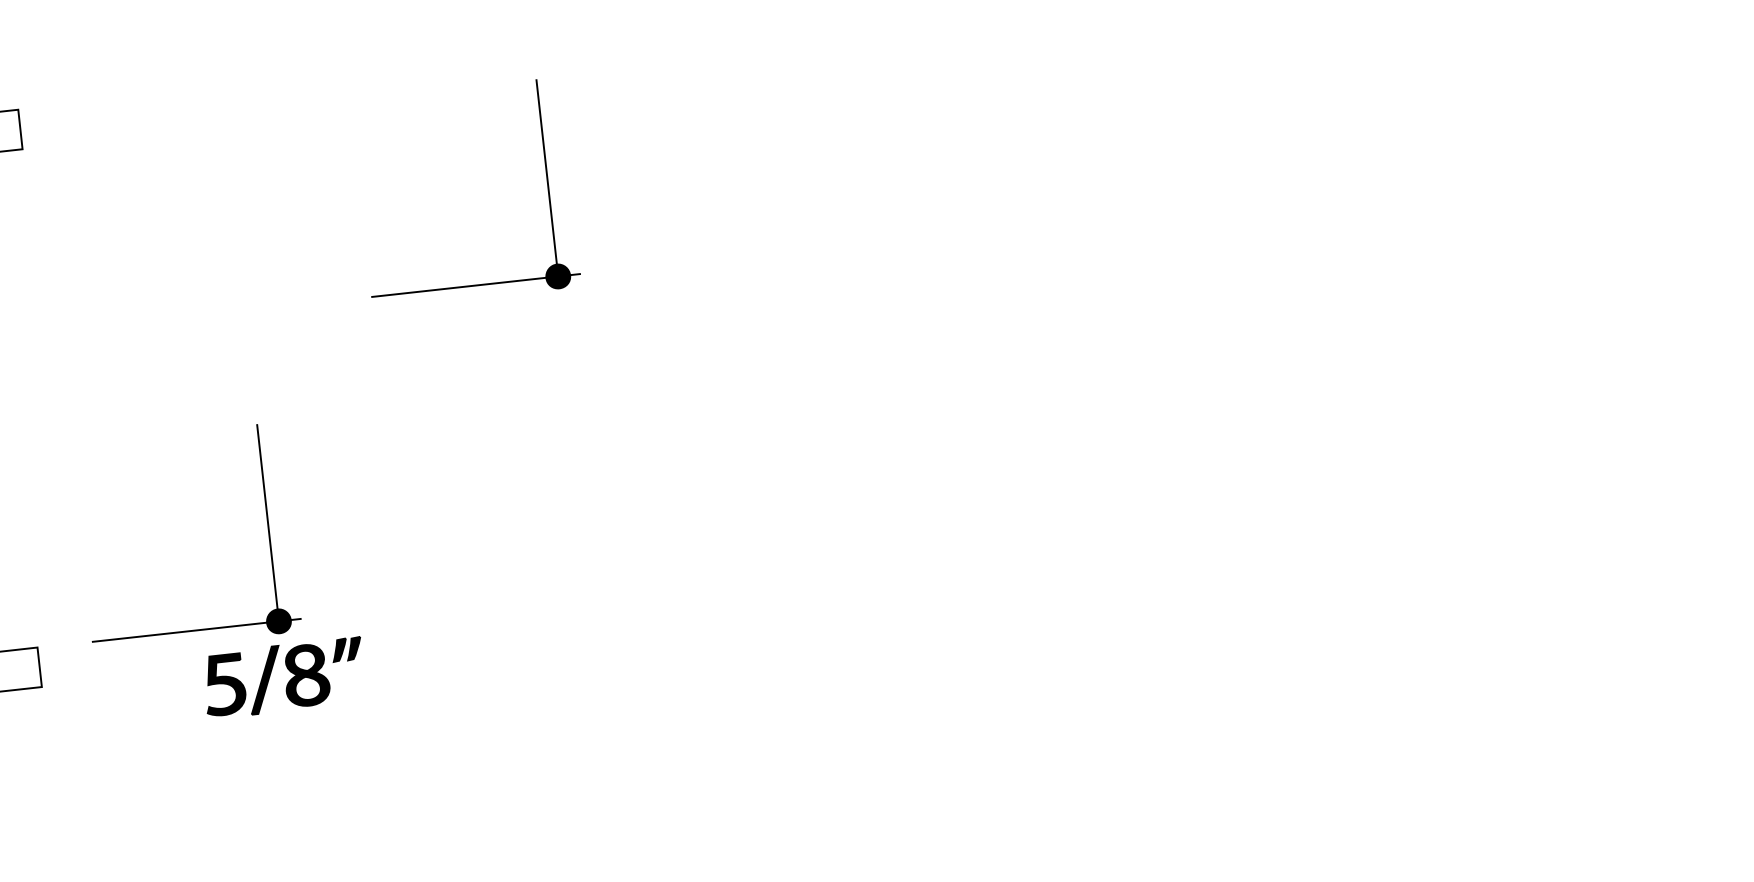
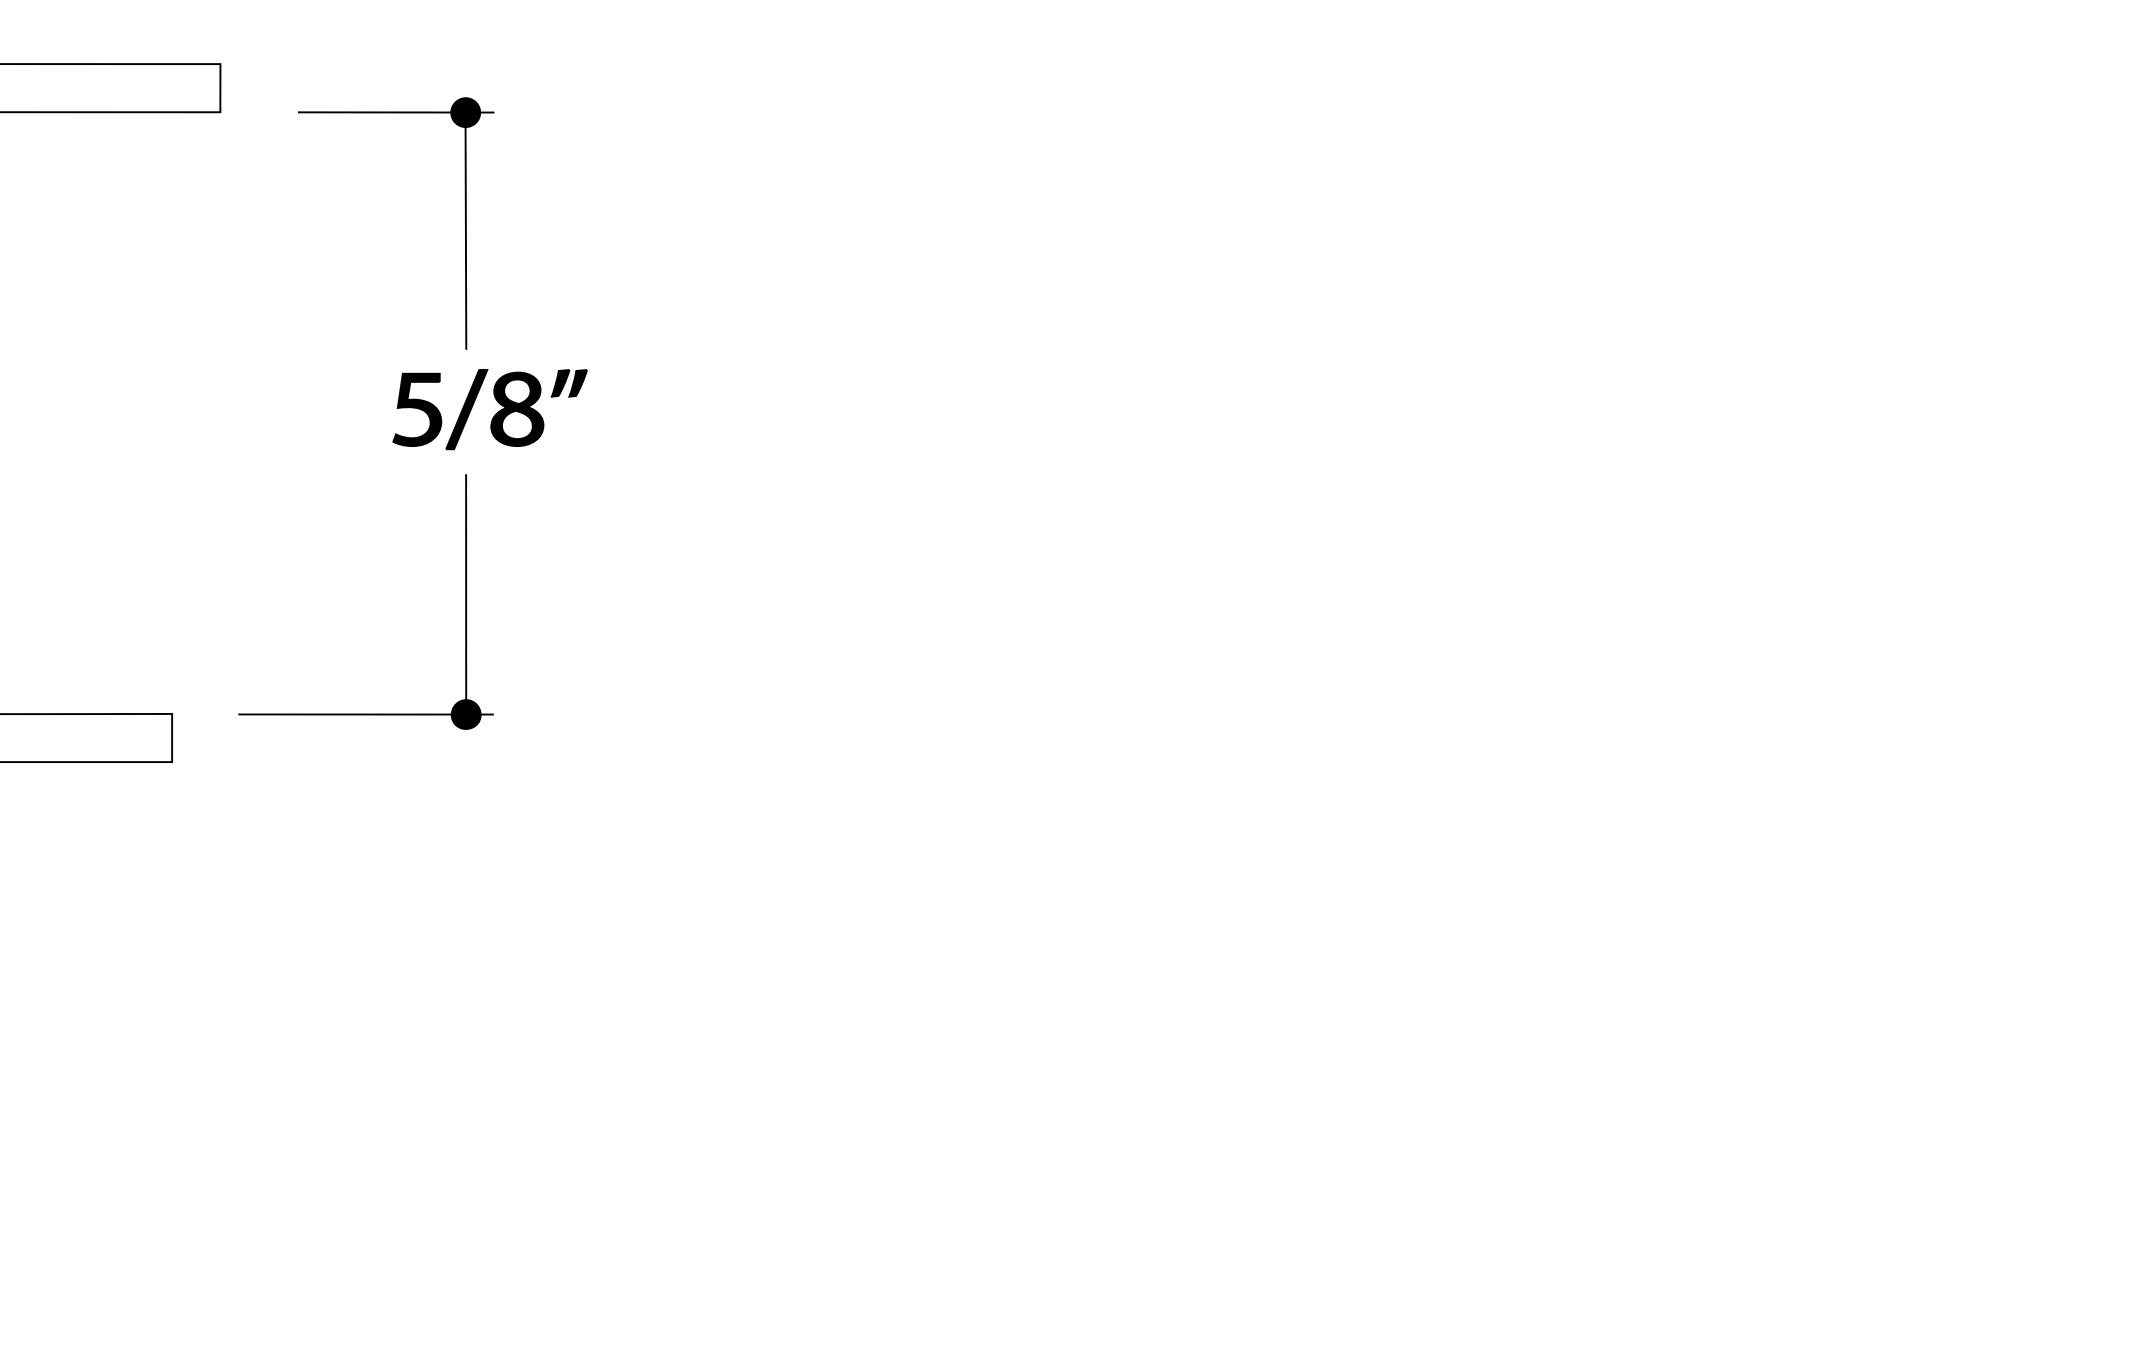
part: (547, 183) -> (847, 223), removed
part: (233, 218) -> (465, 223), added
part: (288, 681) -> (494, 414), moved

